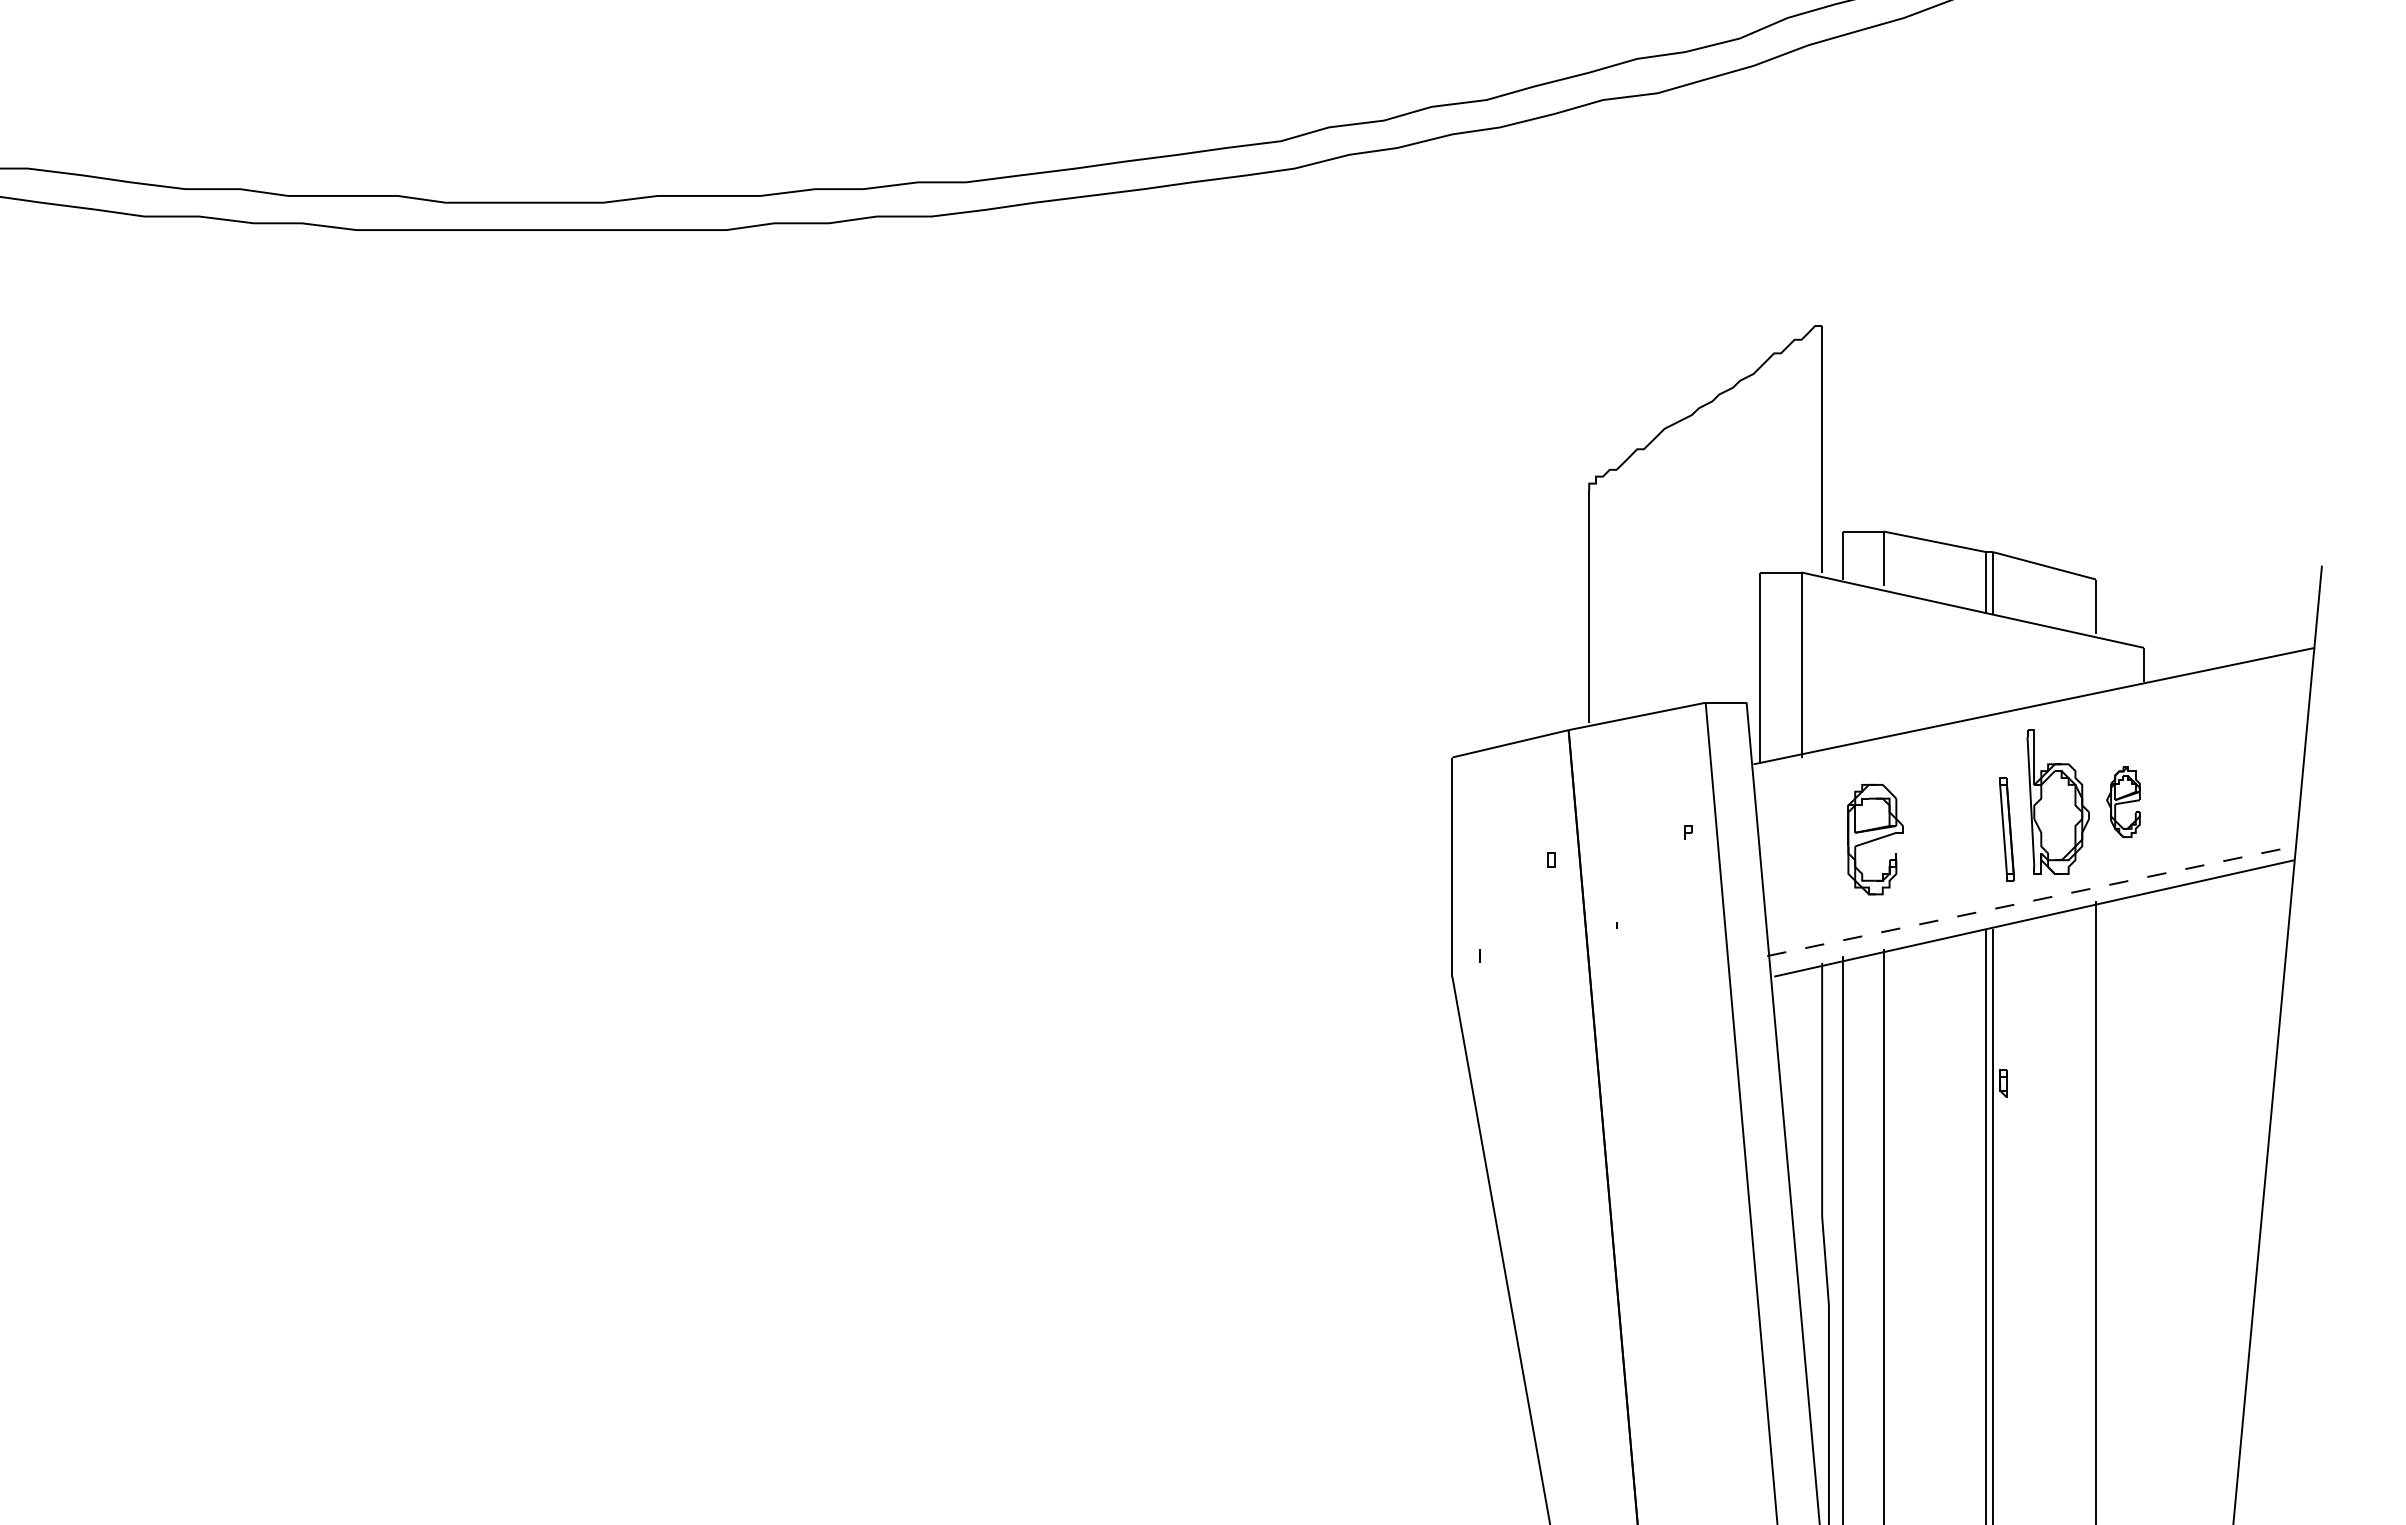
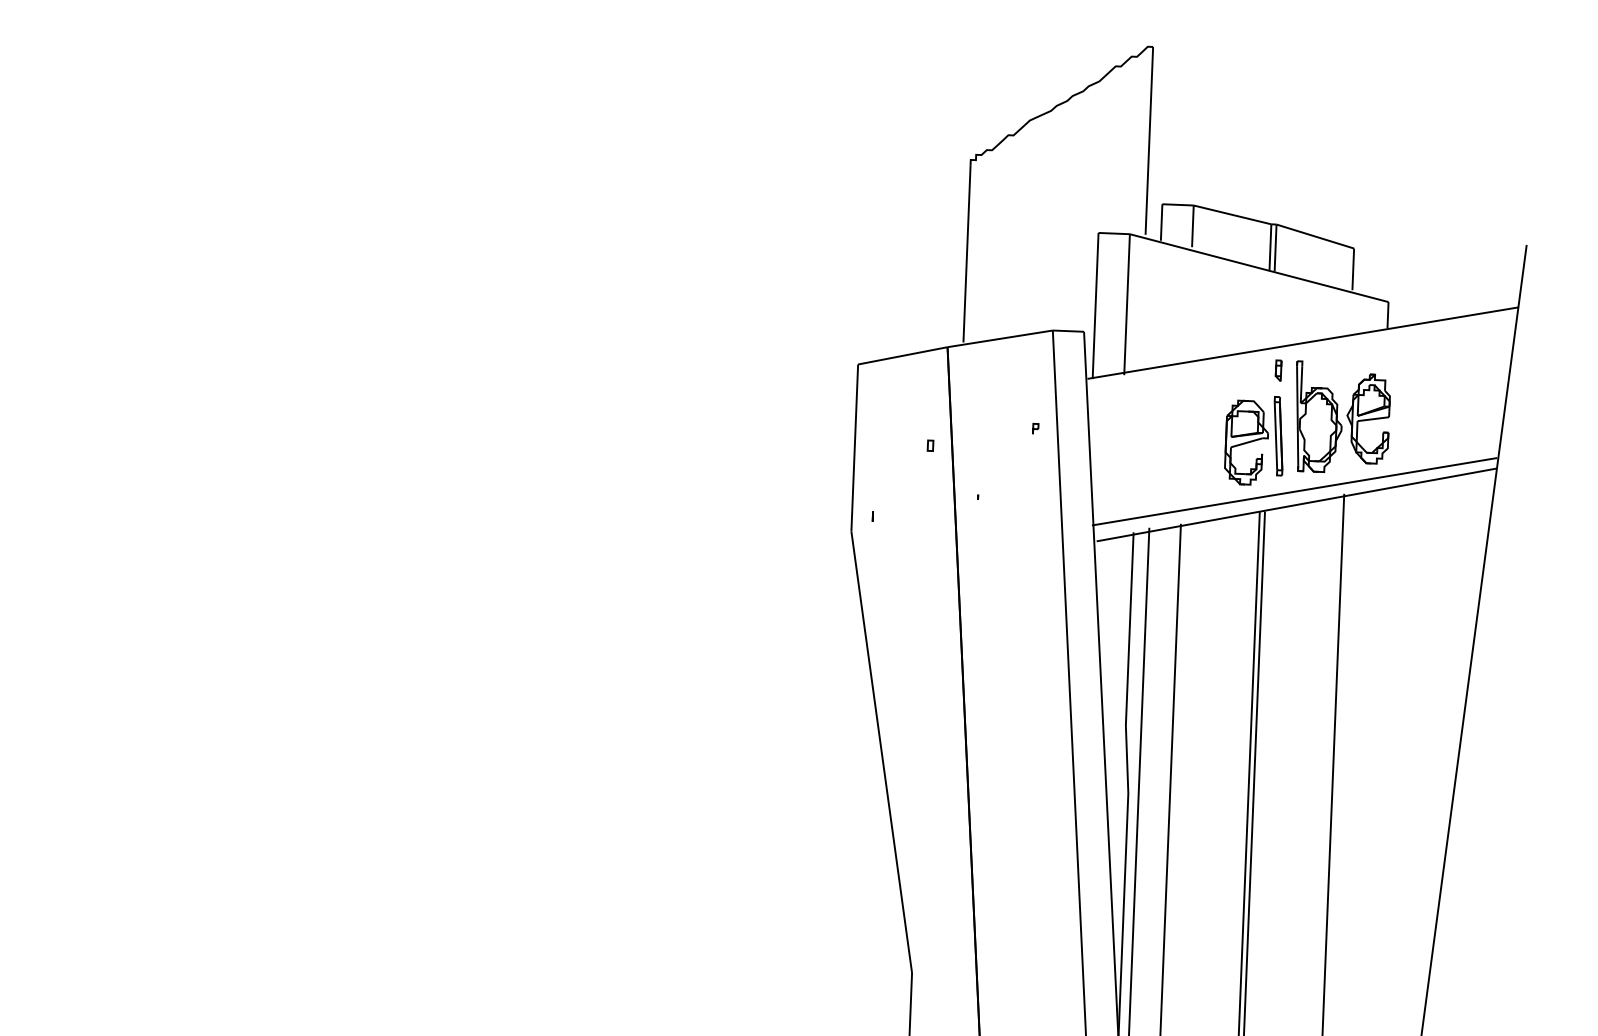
part: (2123, 802) -> (1368, 419), size x1.67
part: (1875, 839) -> (1246, 442), moved
line: (2031, 901) -> (1295, 491), dashed -> solid
part: (2003, 1083) -> (1278, 370), moved

